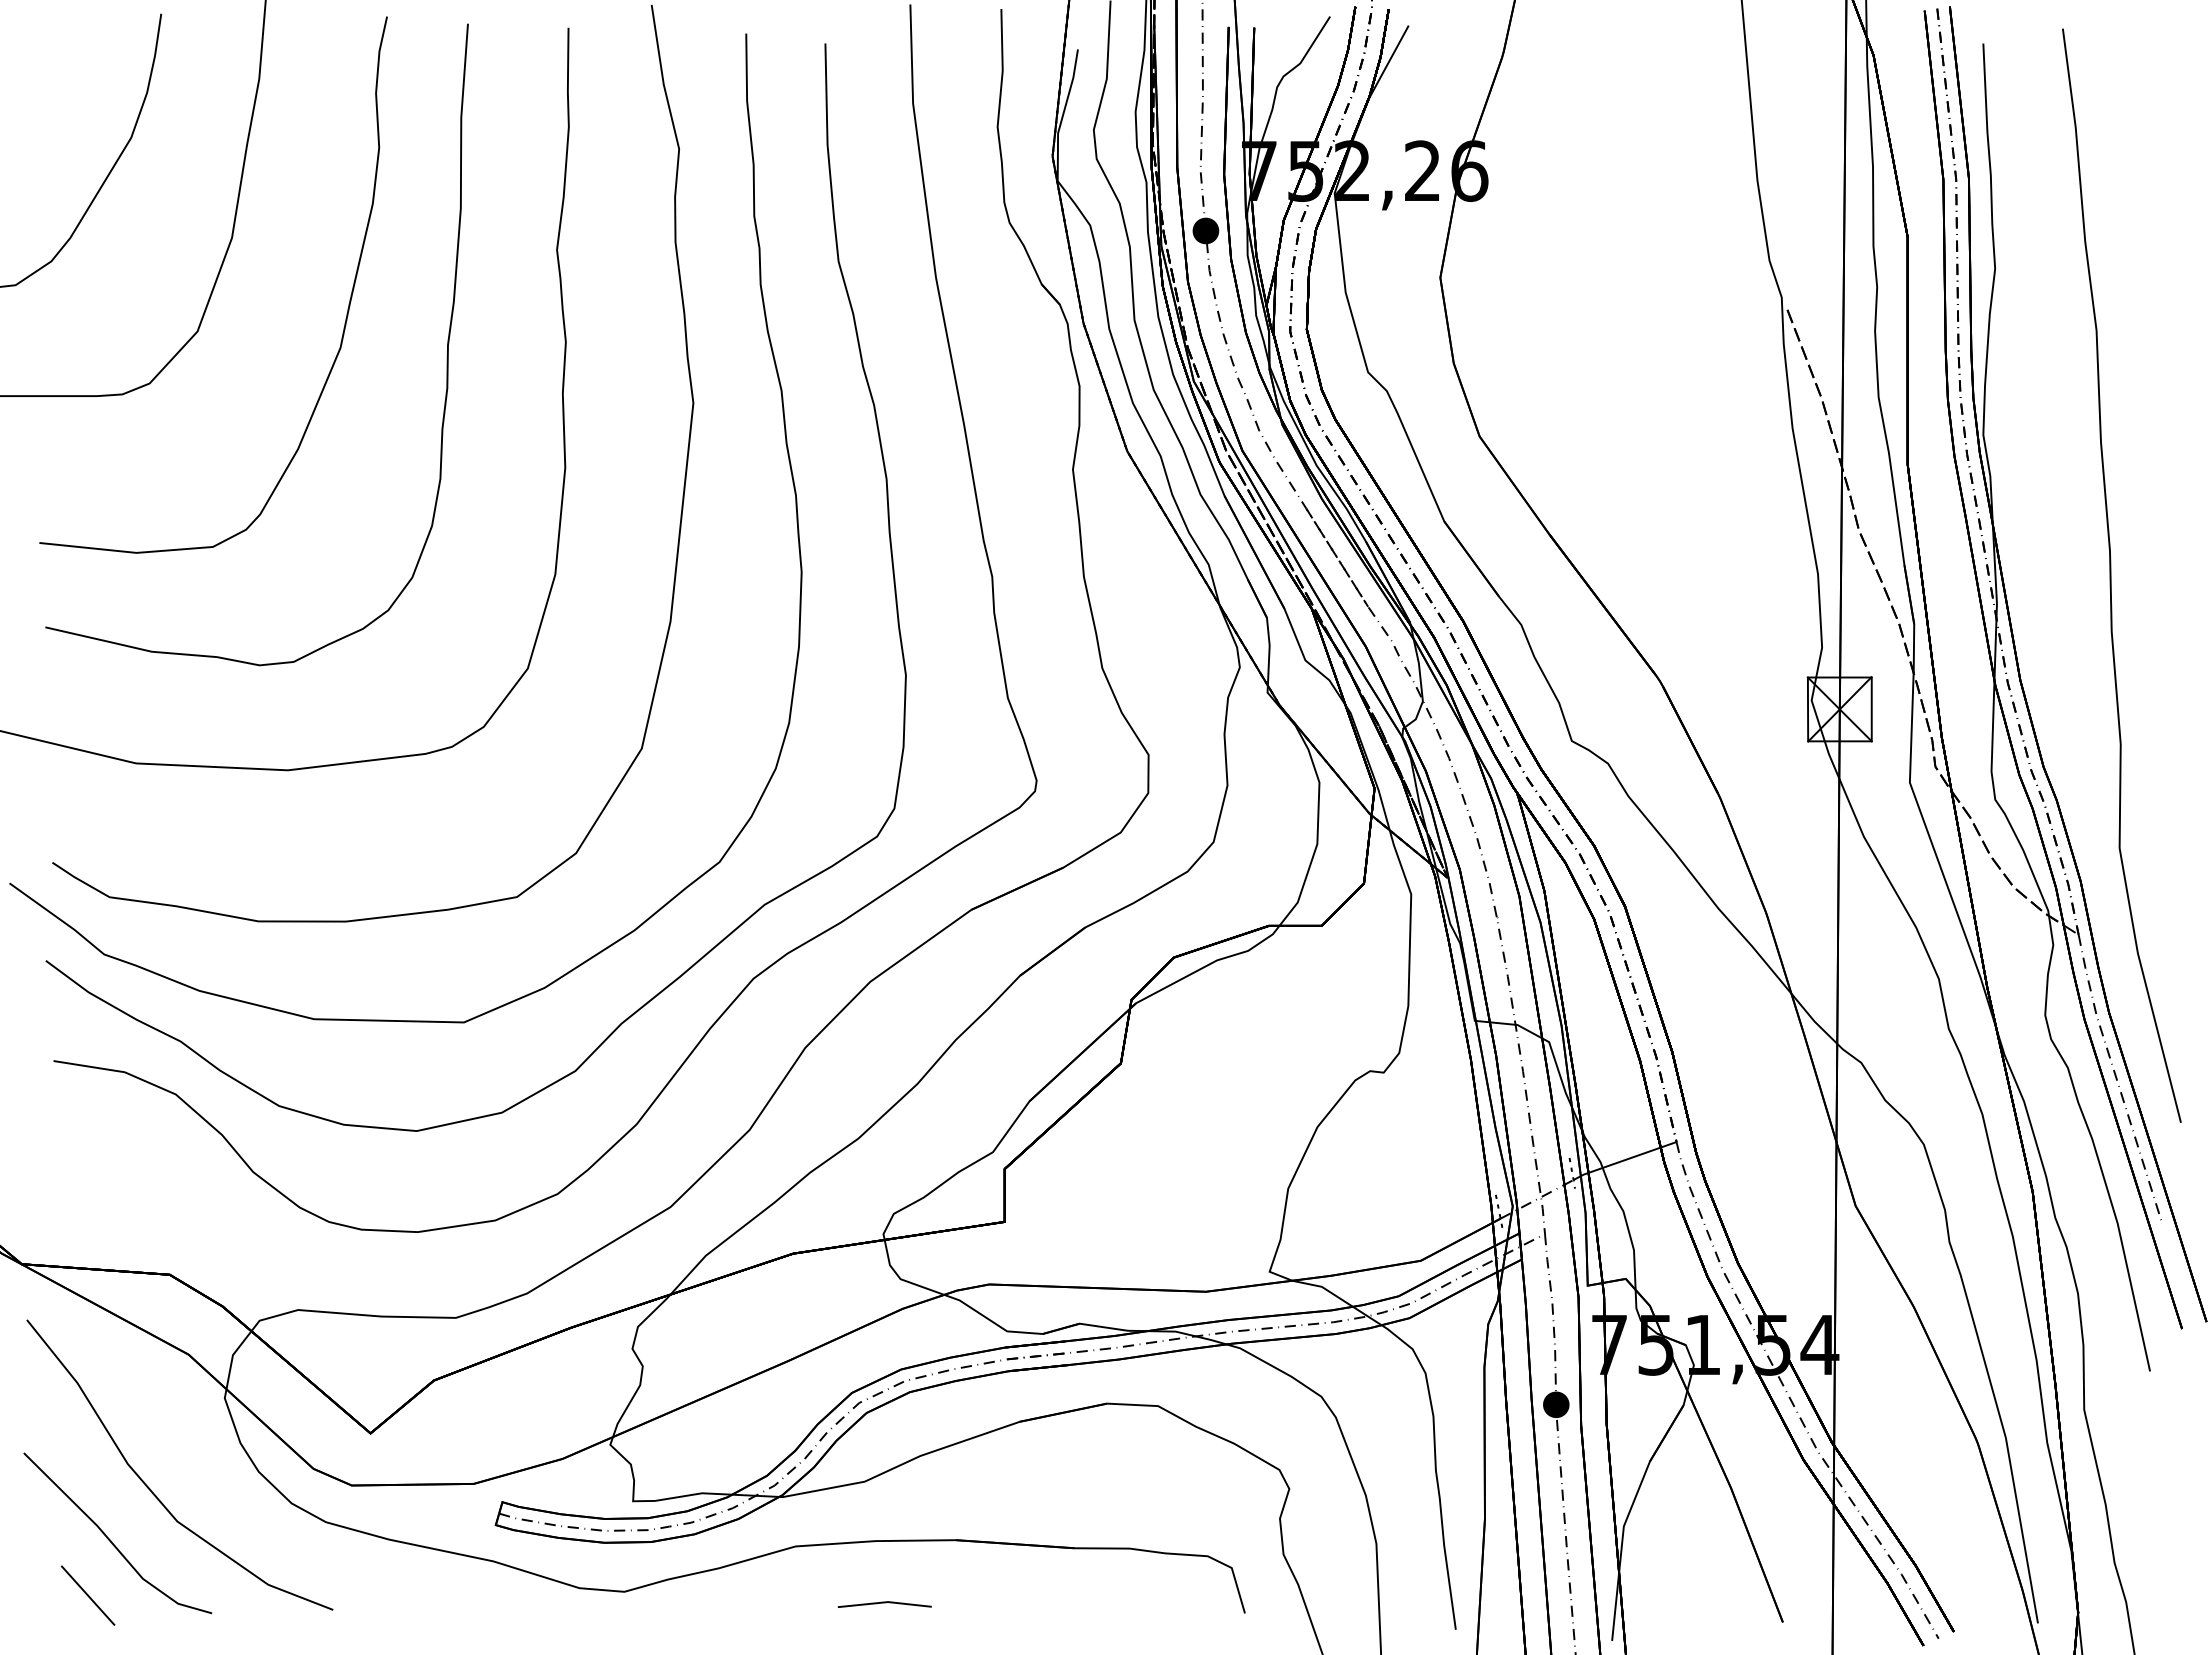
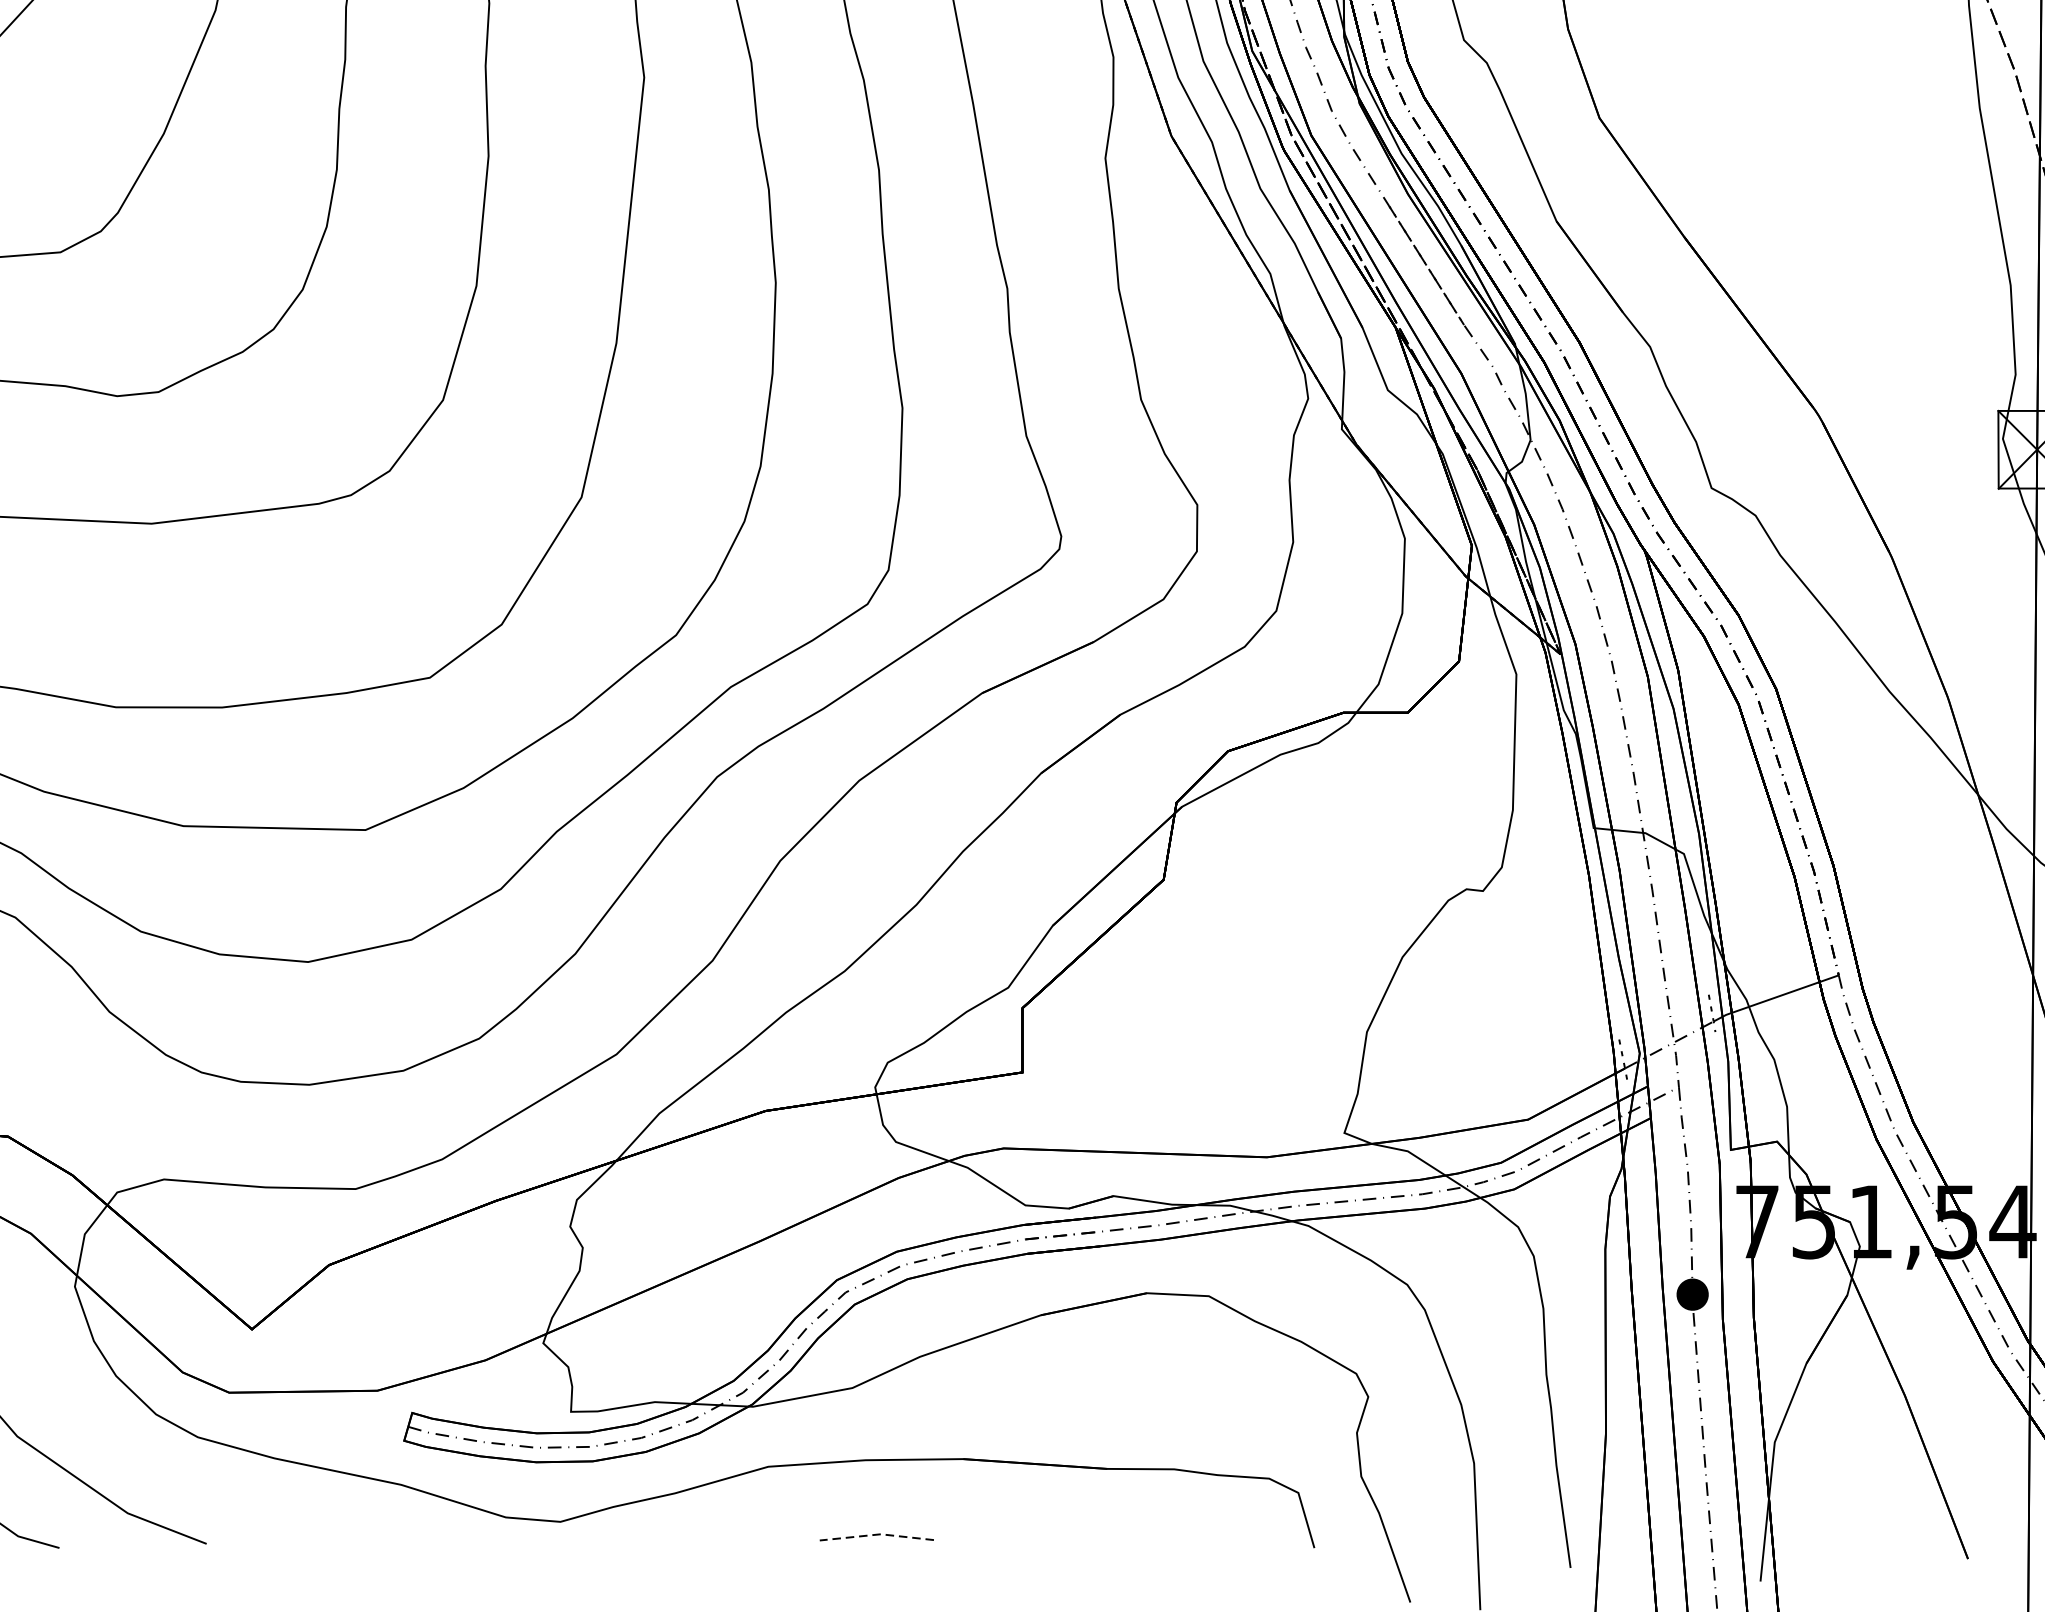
line: (885, 1602) -> (877, 1534), solid -> dashed

